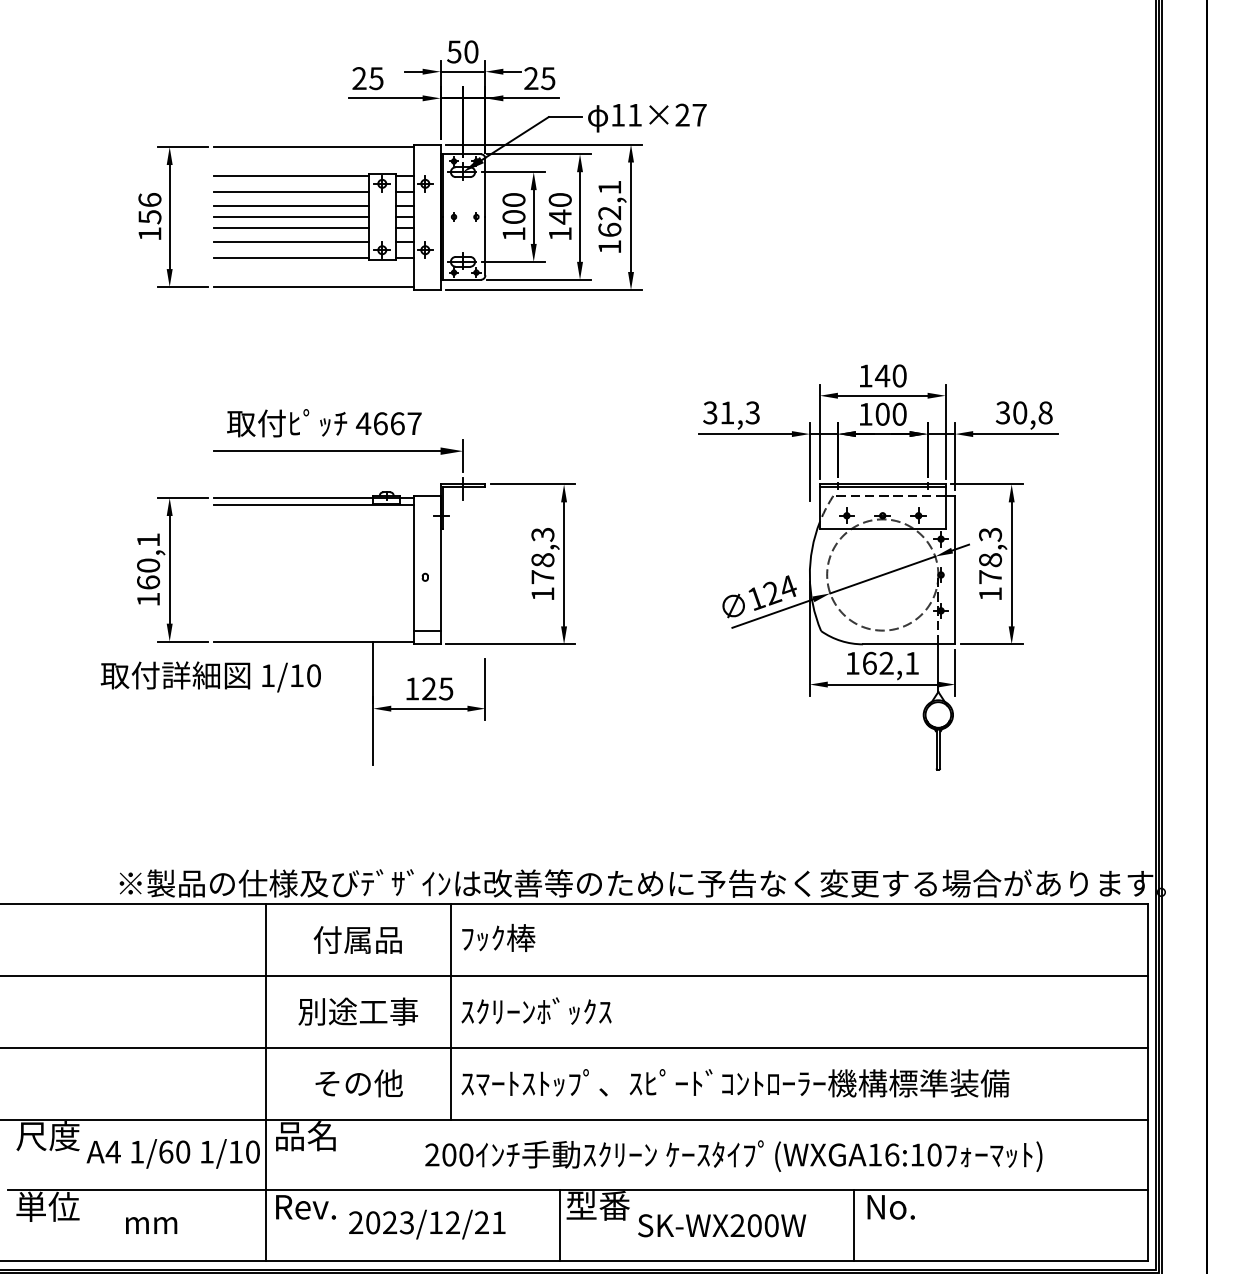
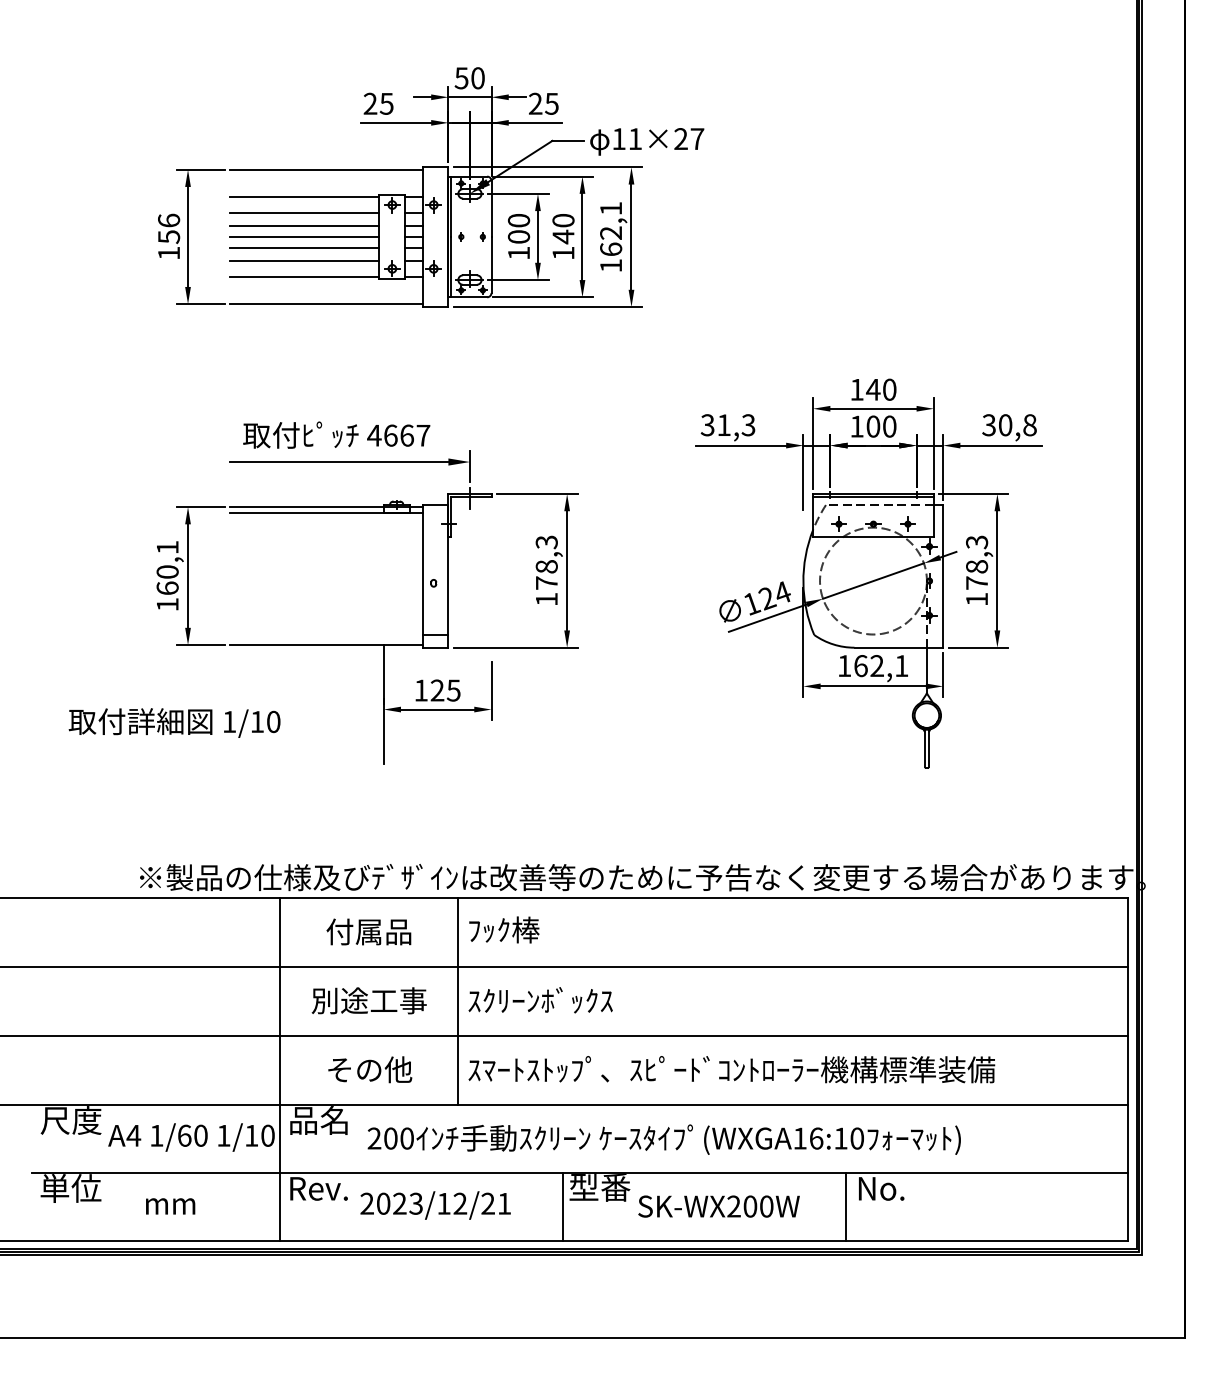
text: (210, 676) -> (174, 722), moved
text: (732, 1155) -> (663, 1139), moved

